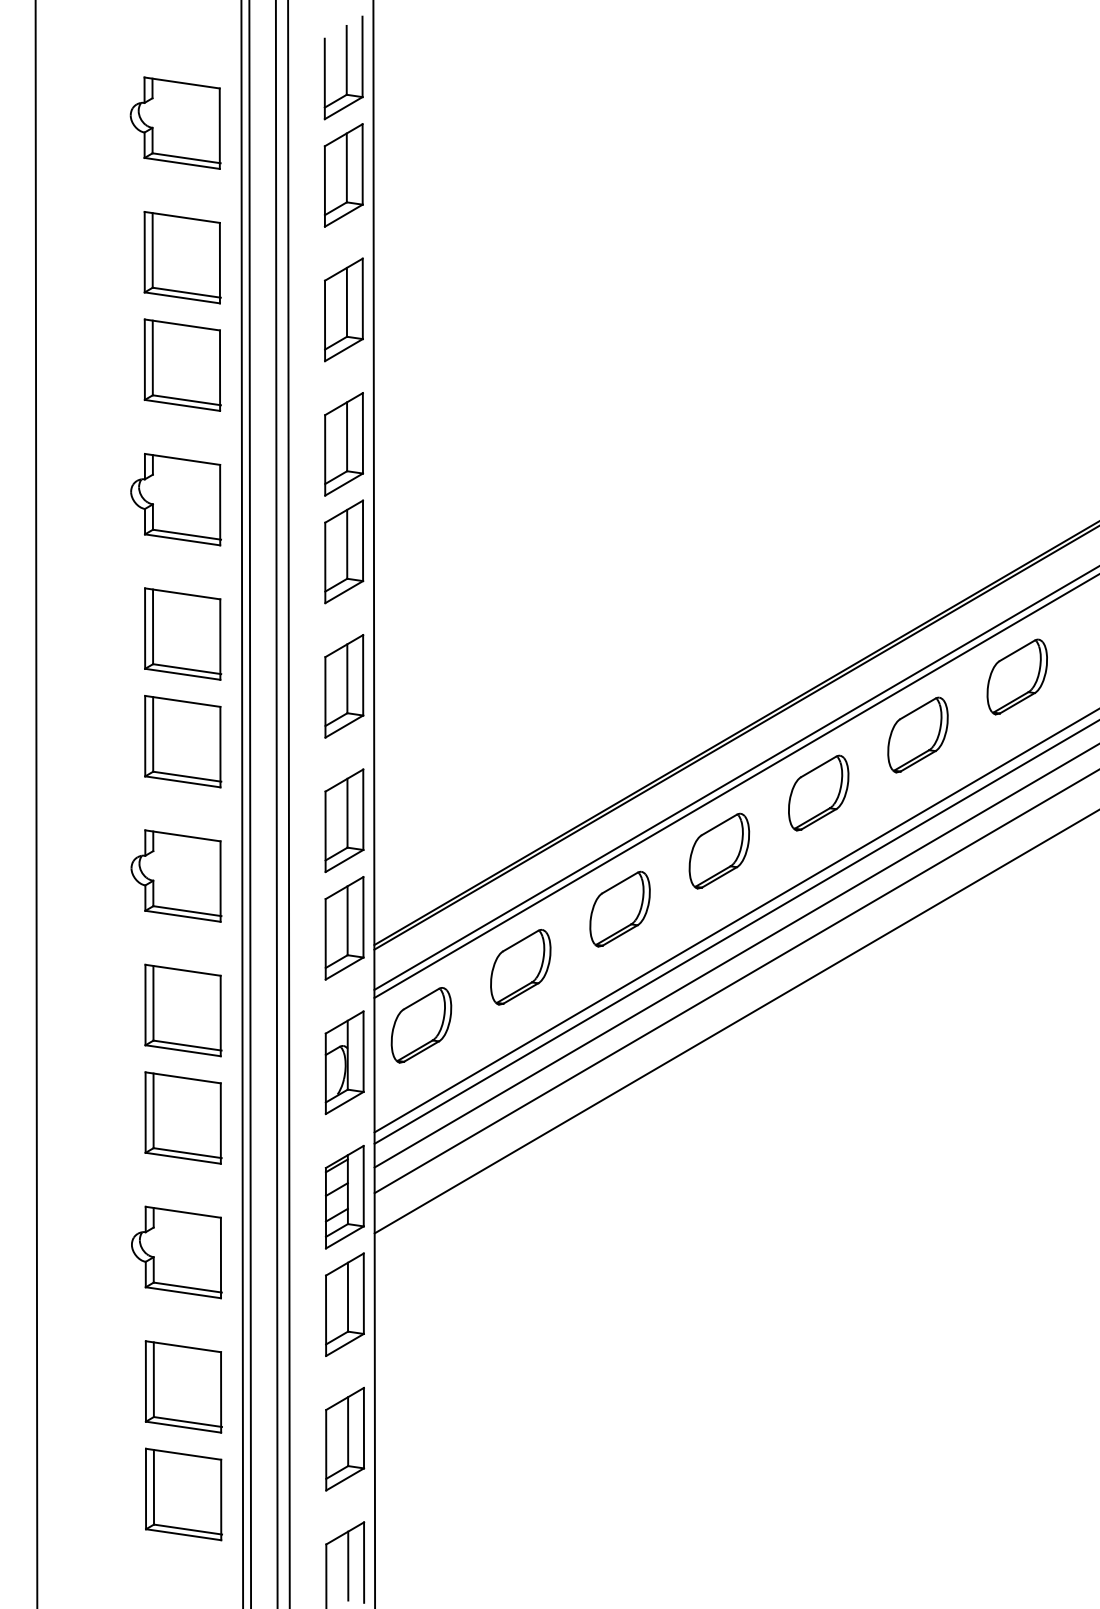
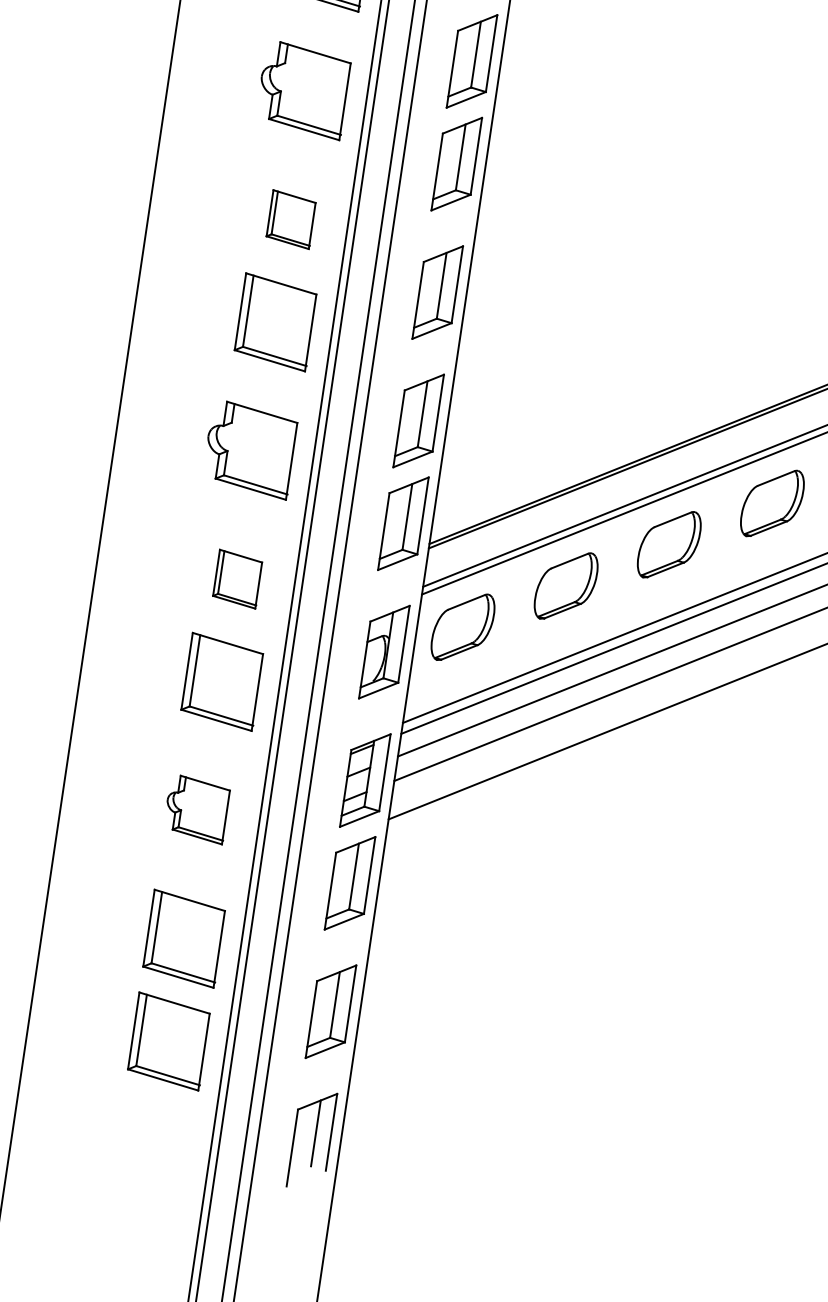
part: (183, 633) -> (291, 219), size x0.6
part: (183, 1010) -> (237, 579), size x0.6
part: (176, 1252) -> (196, 809), size x0.7

